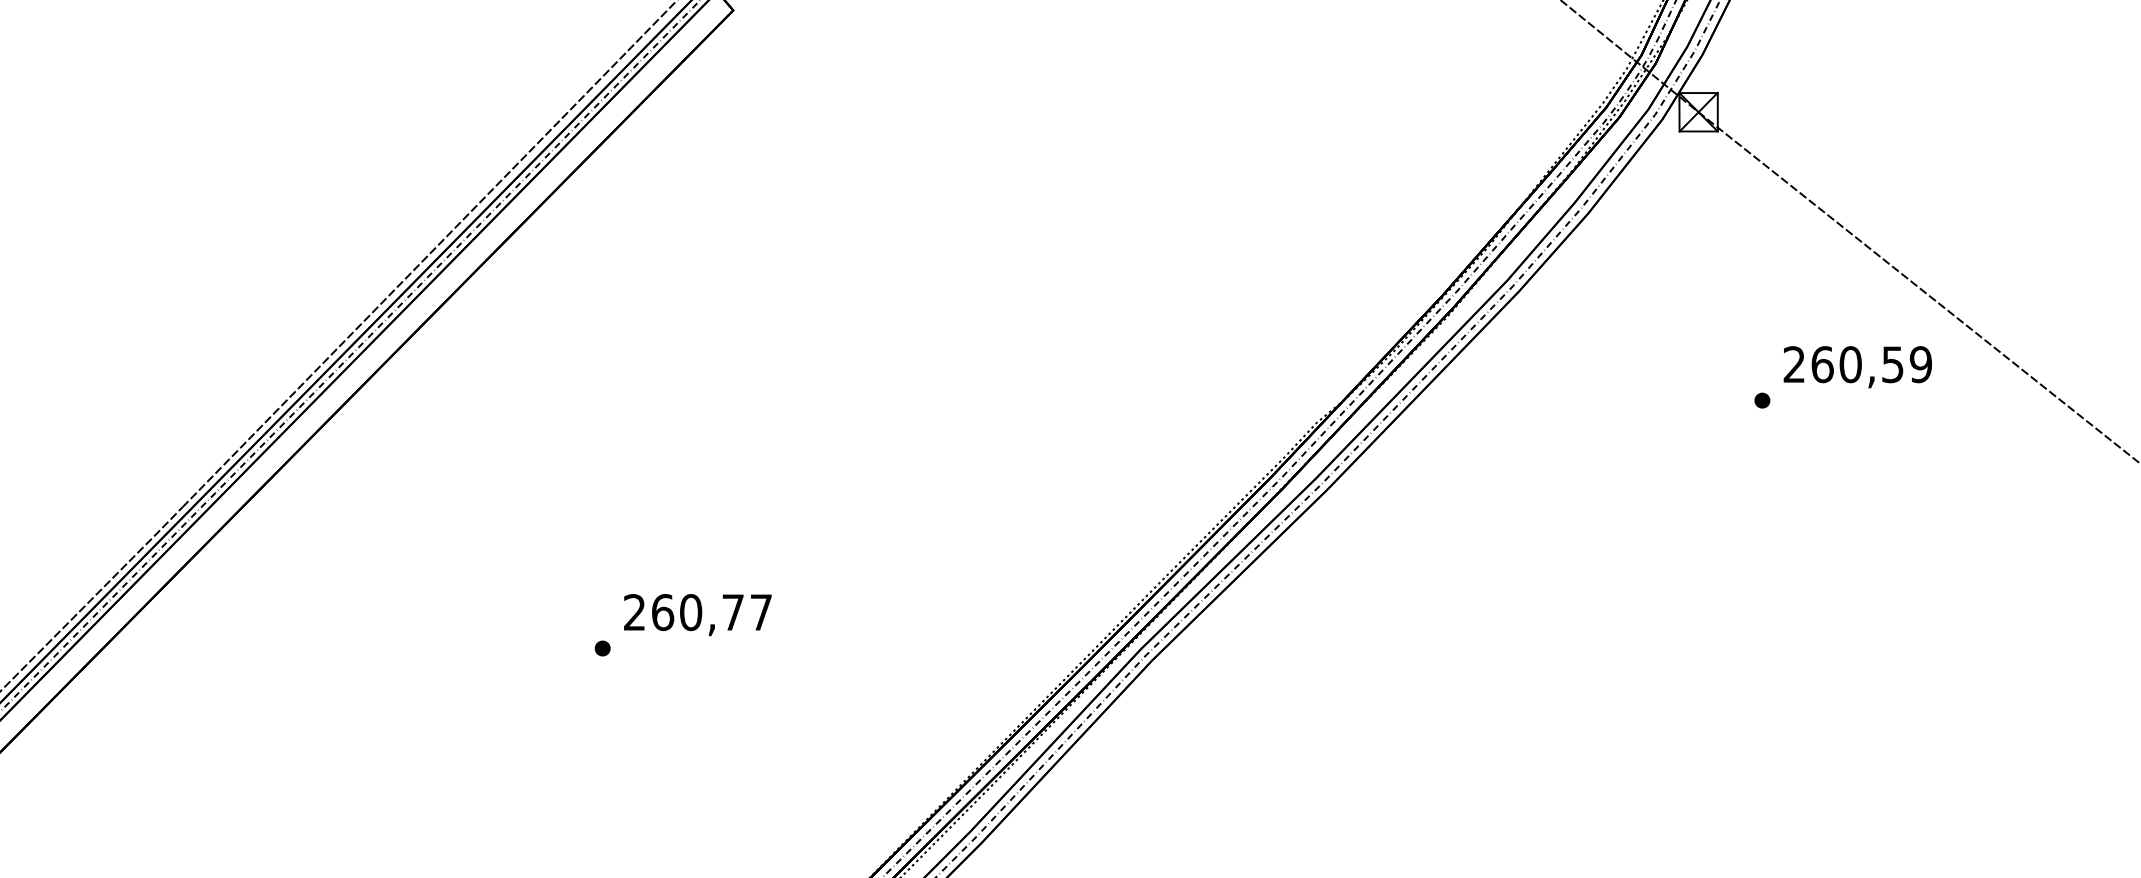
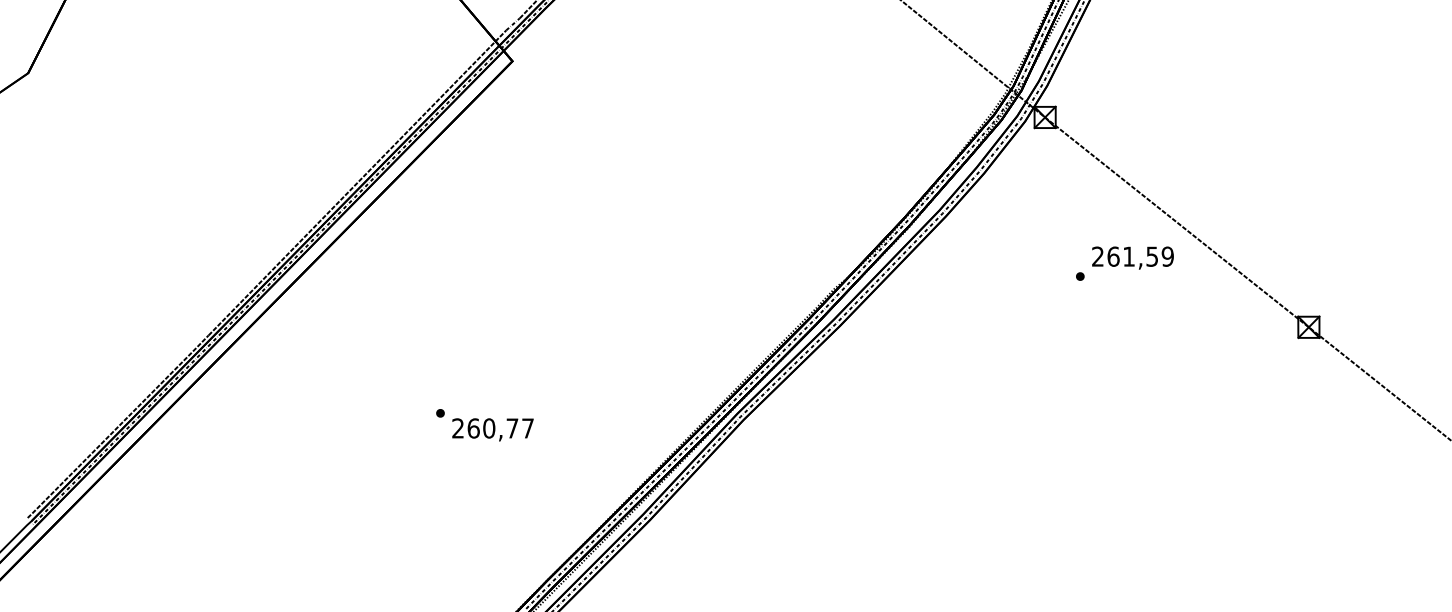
text: (1851, 364) -> (1129, 256), 260,59 -> 261,59
text: (696, 614) -> (492, 429), moved

